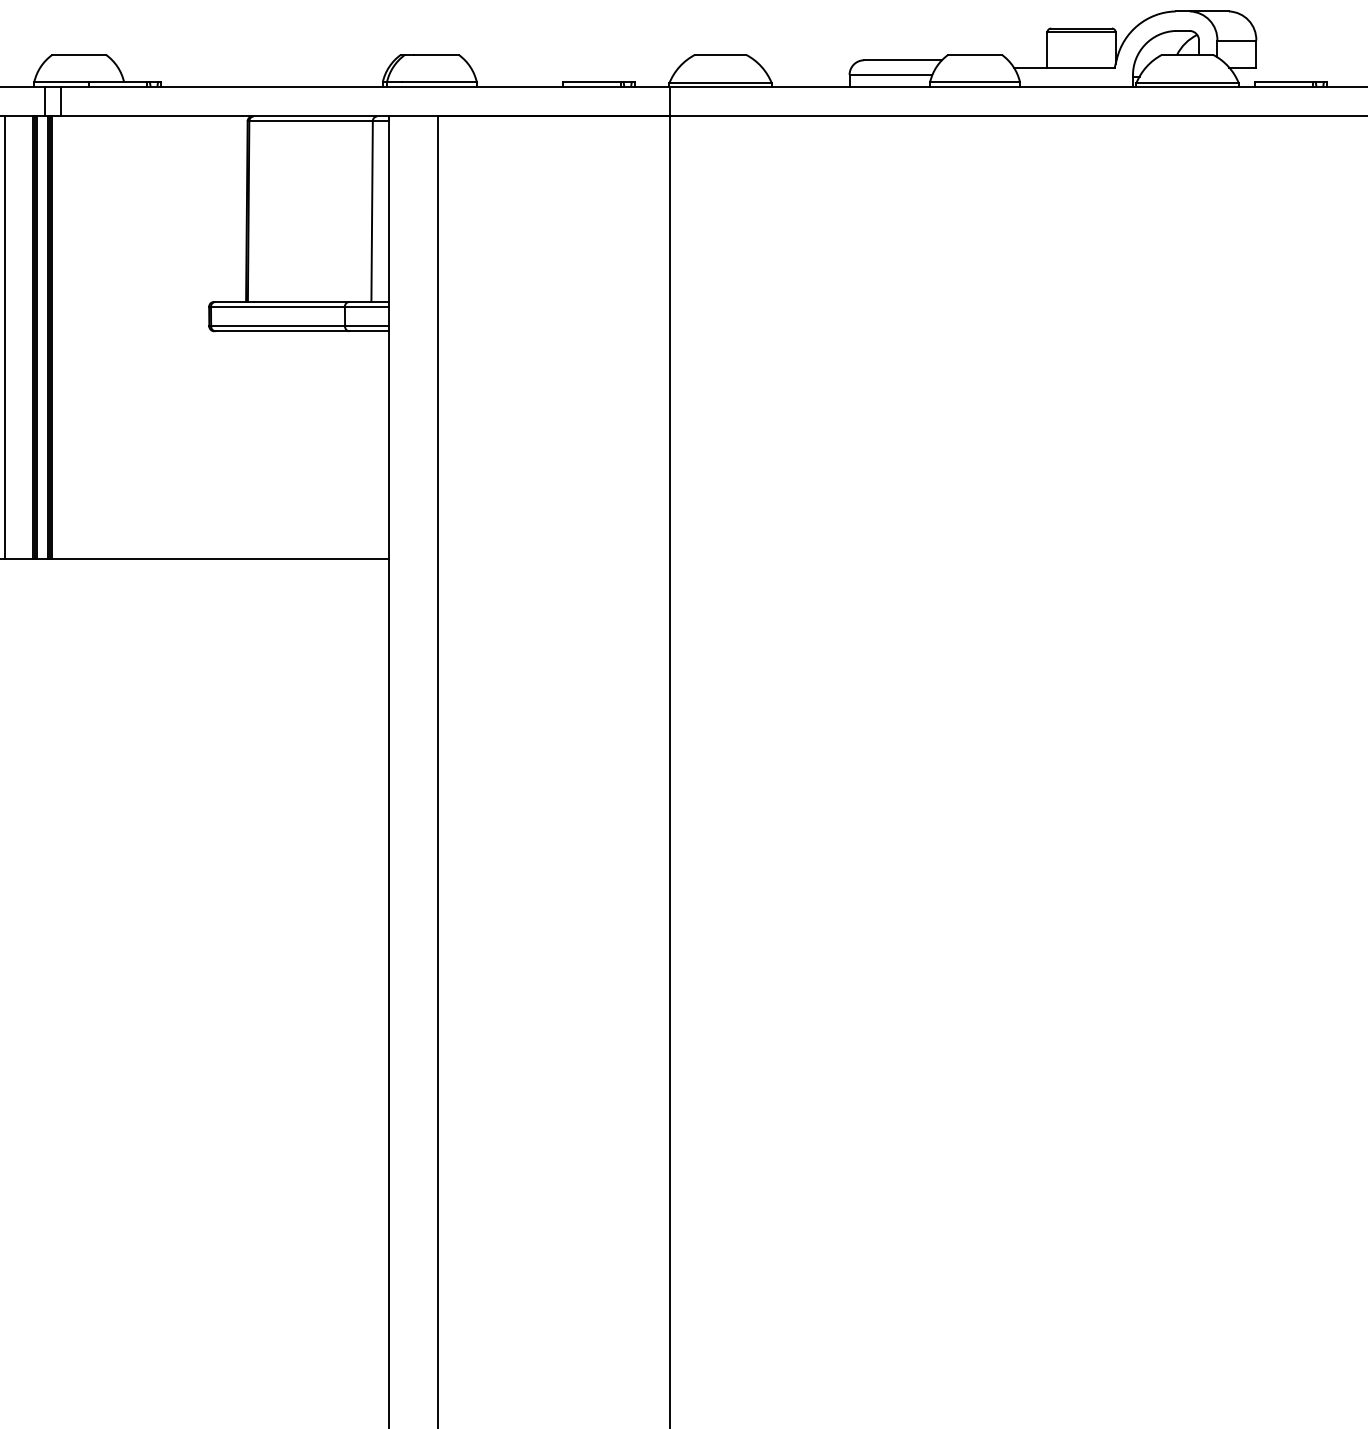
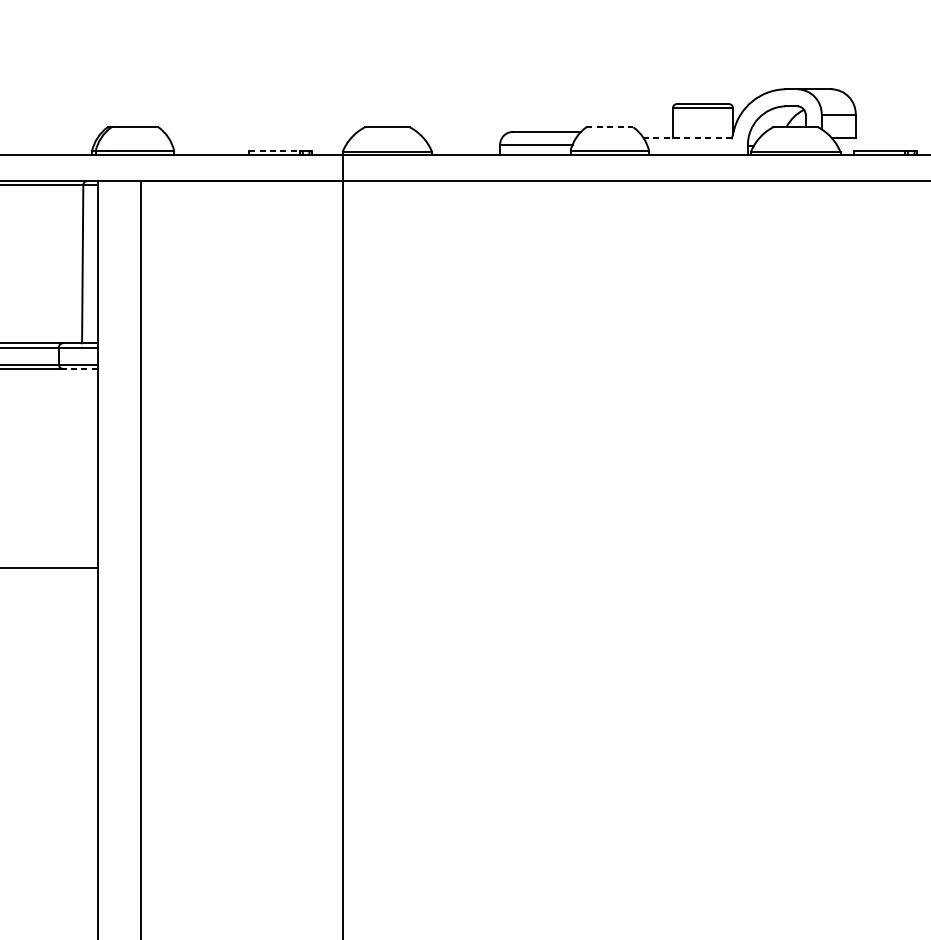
line: (975, 54) -> (610, 126), solid -> dashed
line: (1063, 67) -> (687, 138), solid -> dashed
line: (592, 82) -> (275, 151), solid -> dashed
line: (369, 331) -> (80, 369), solid -> dashed

